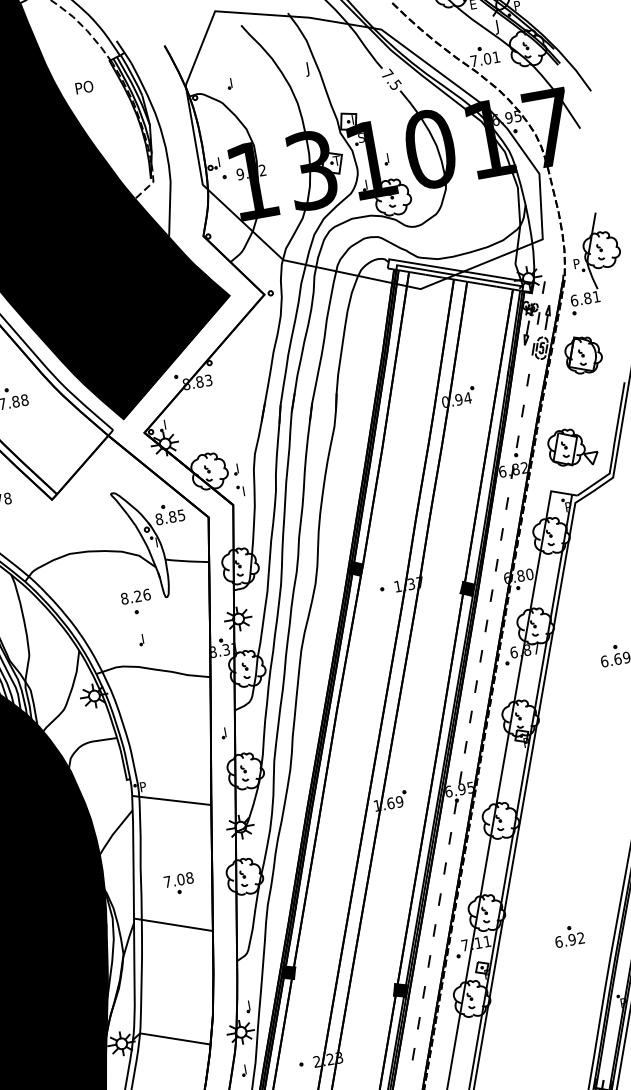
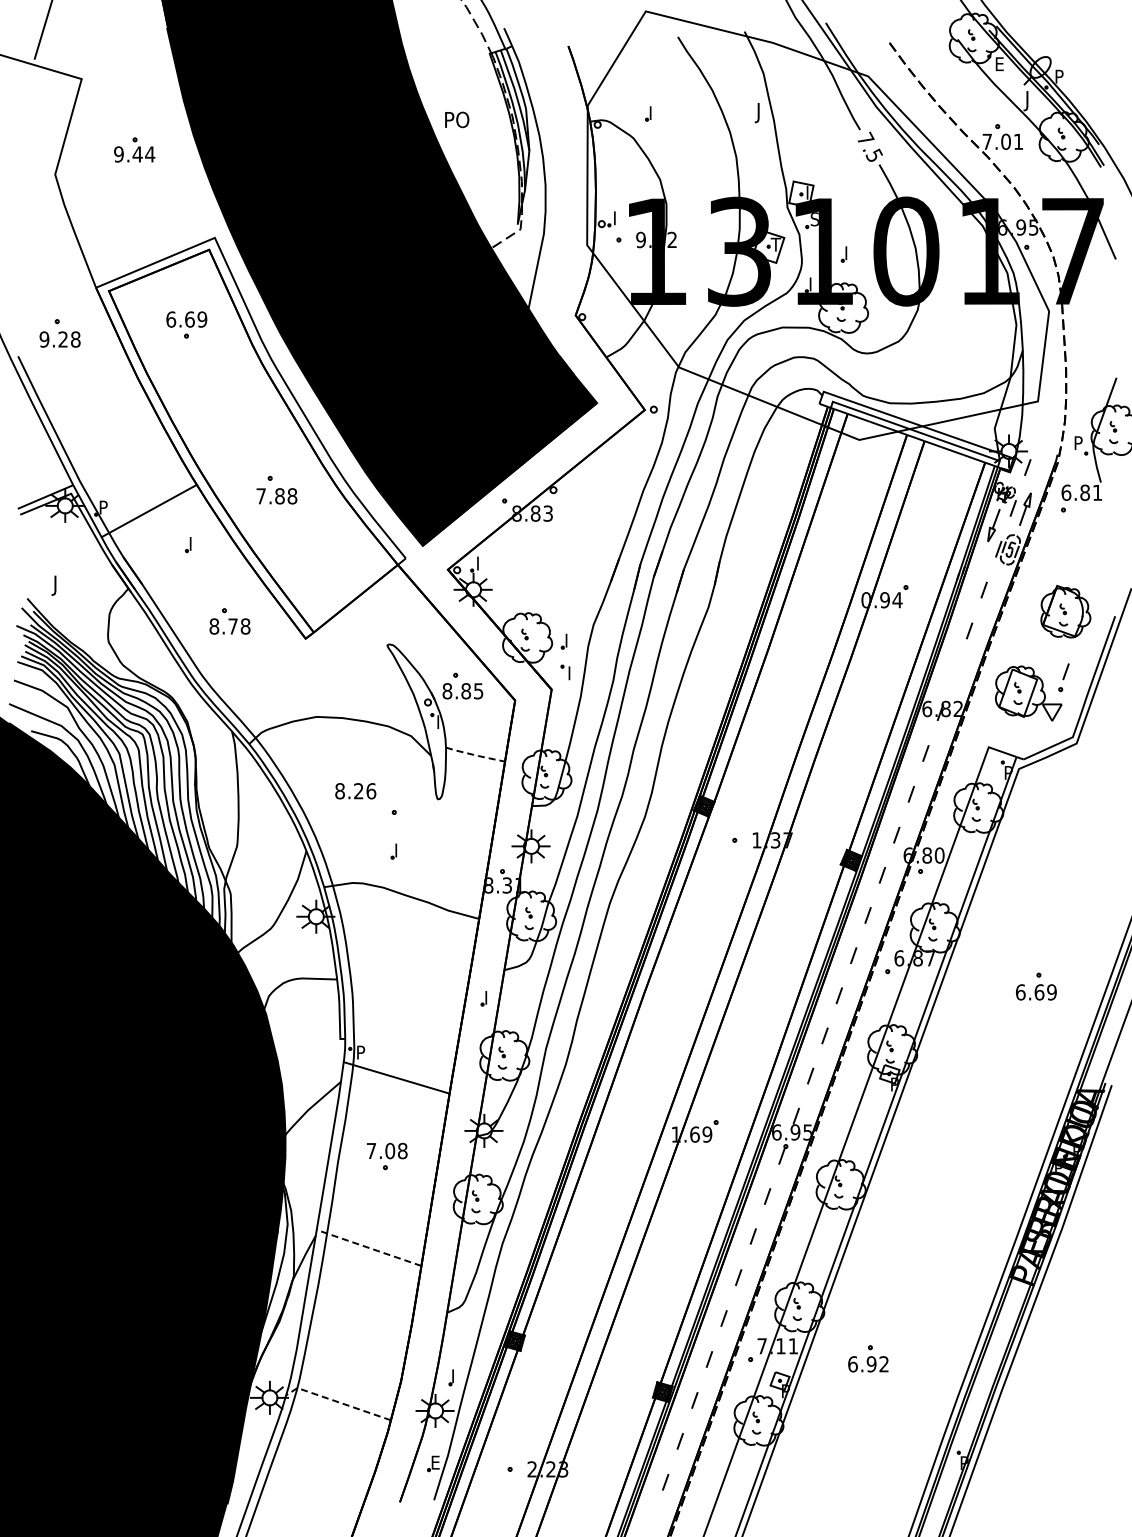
text: (84, 87) -> (457, 119), moved
part: (583, 354) -> (1065, 611), moved
part: (516, 446) -> (1063, 677), moved
line: (187, 561) -> (475, 755), solid -> dashed
text: (135, 596) -> (355, 791), moved
part: (179, 883) -> (387, 1156), moved
line: (172, 924) -> (368, 1247), solid -> dashed
part: (569, 936) -> (868, 1358), moved
line: (170, 1037) -> (337, 1401), solid -> dashed
text: (248, 1068) -> (436, 1462), I -> E

